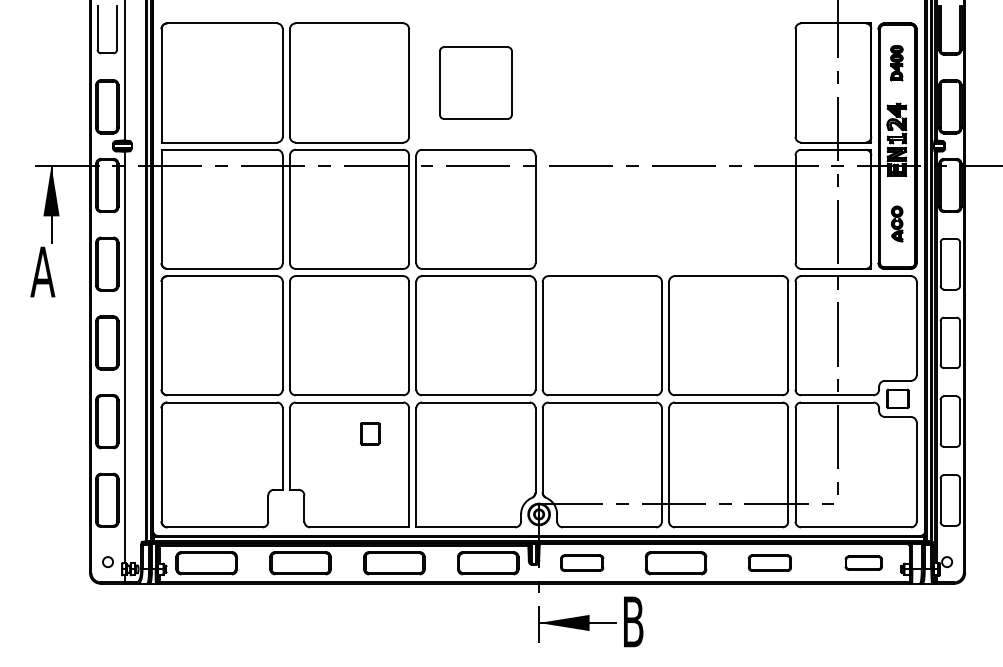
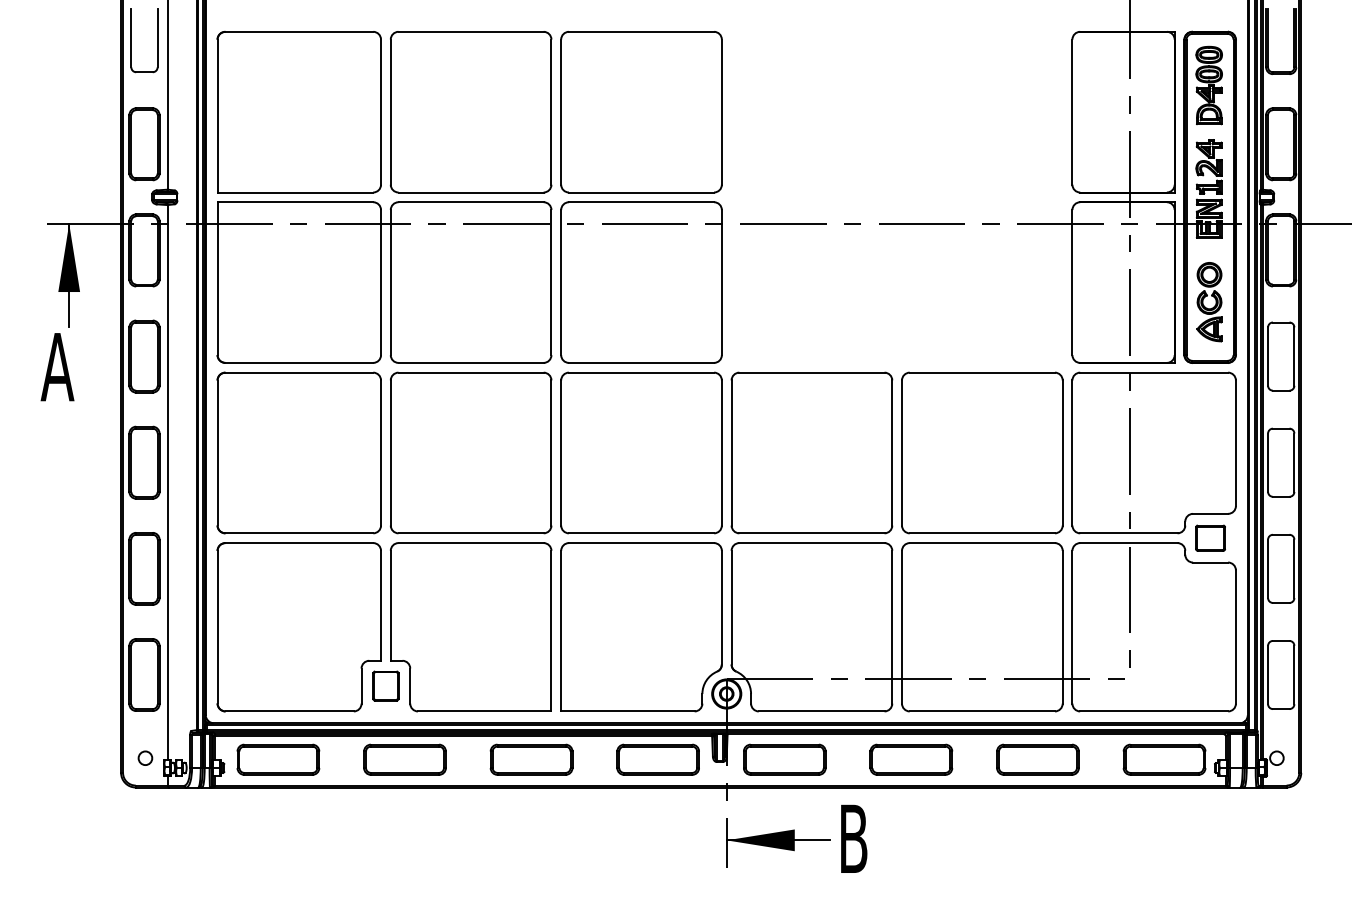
part: (896, 63) -> (1208, 85), size x1.67
part: (475, 83) -> (641, 112), size x1.67
part: (897, 224) -> (1209, 302), size x1.67
part: (369, 433) -> (385, 685), moved
part: (581, 563) -> (784, 759), size x1.43
part: (769, 563) -> (1037, 759), size x1.43
part: (863, 563) -> (1164, 759), size x1.67

